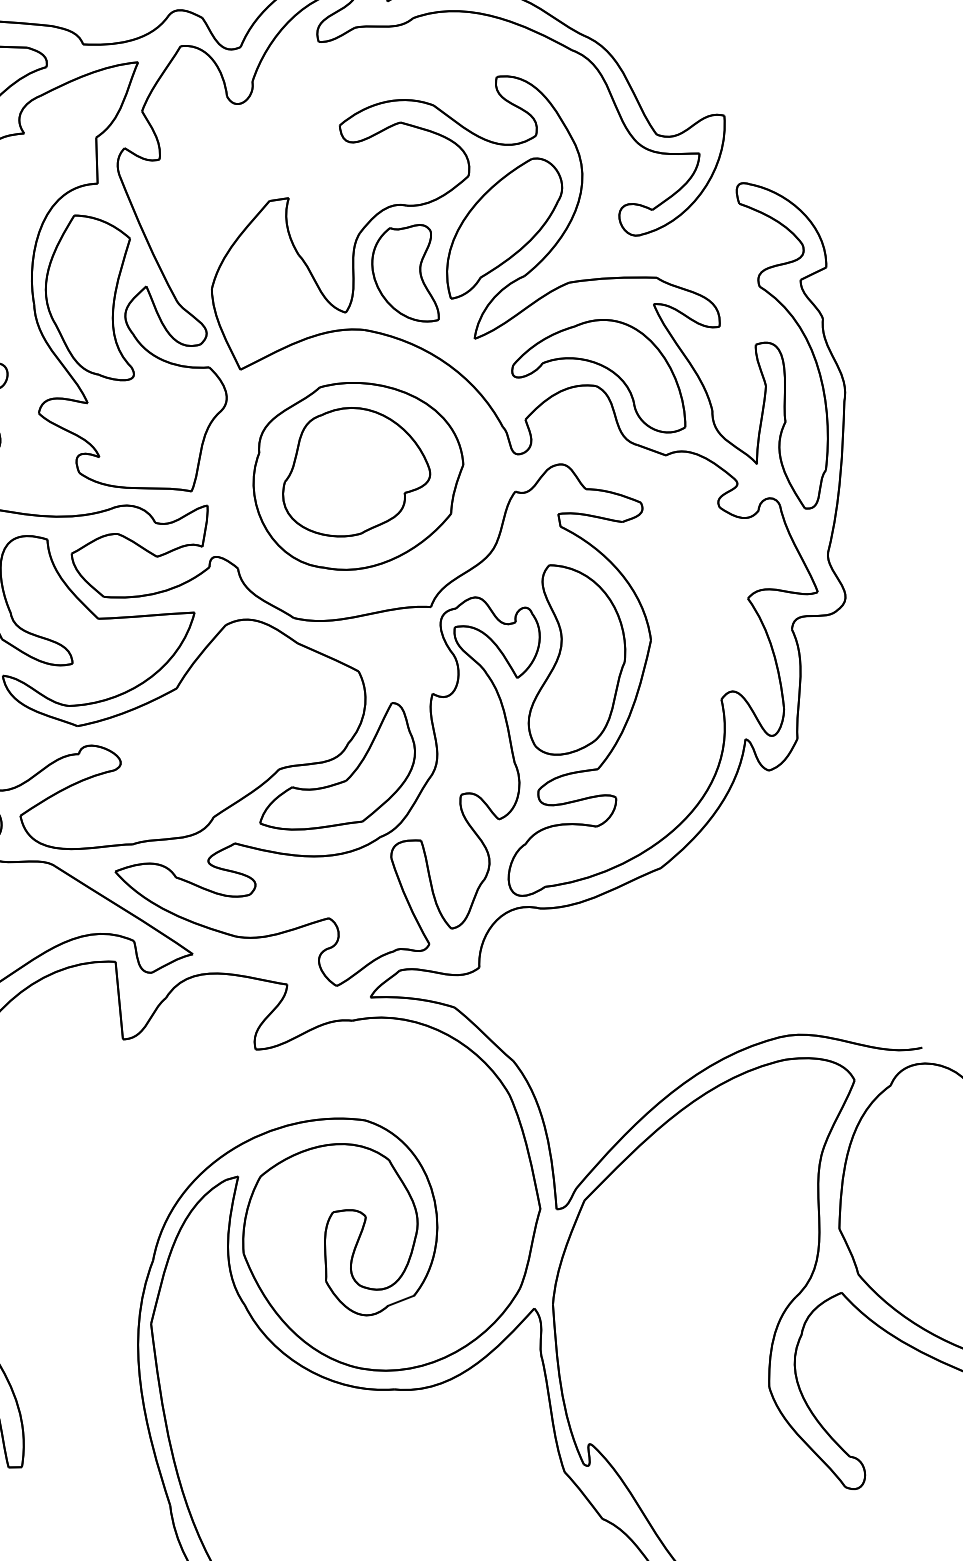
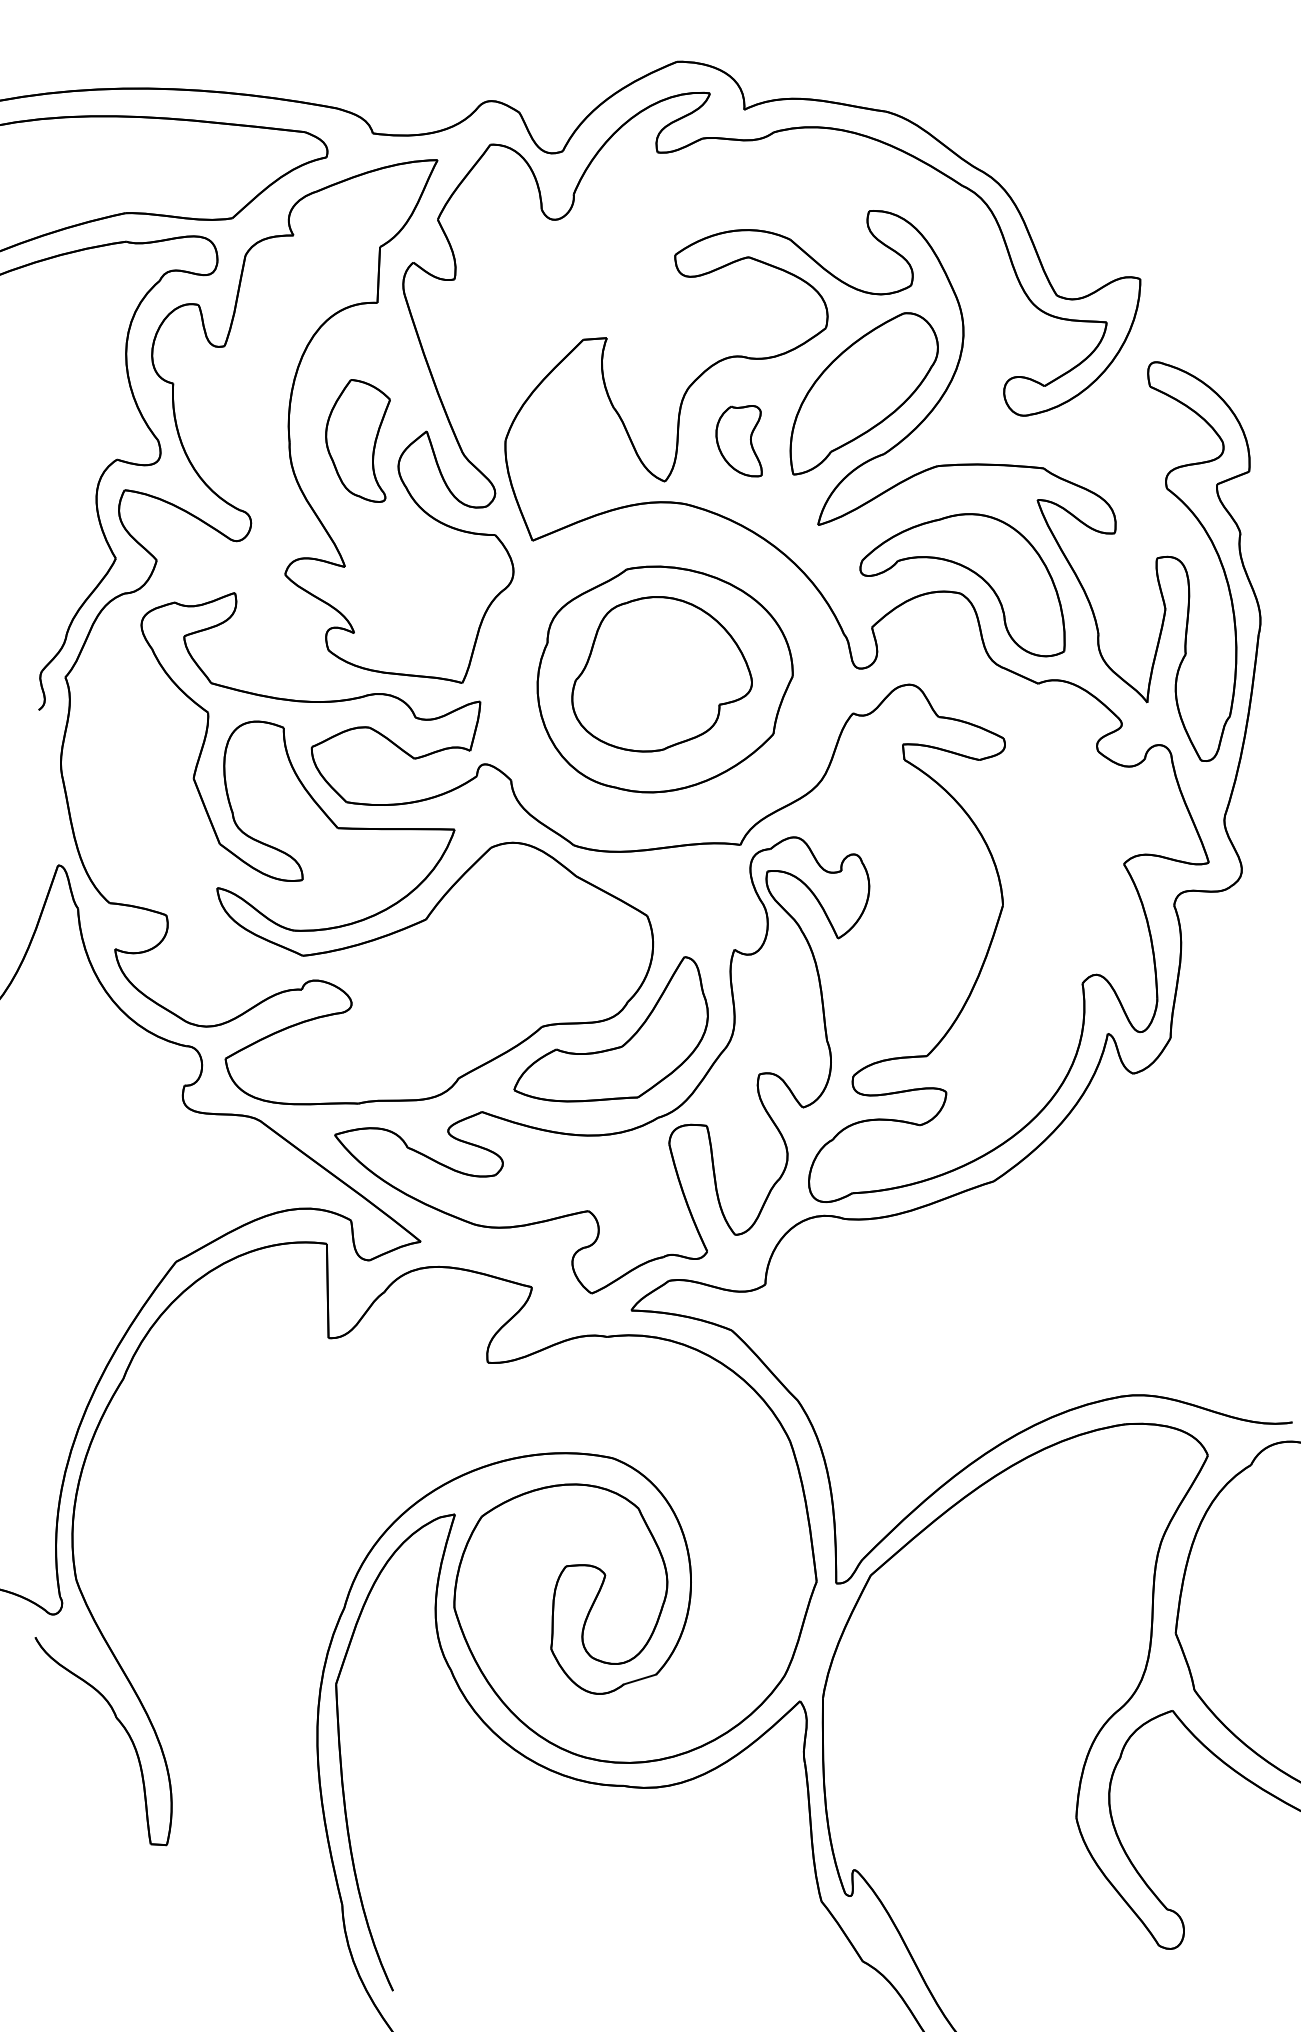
part: (403, 274) -> (738, 440), size x0.6
part: (89, 298) -> (357, 440), size x0.6
part: (574, 657) -> (909, 919), removed

